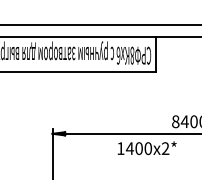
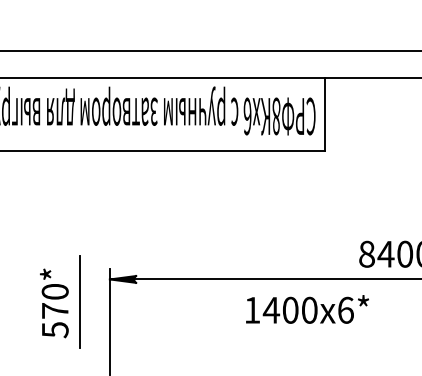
part: (28, 144) -> (59, 301), added
text: (165, 148) -> (345, 310), 1400x2* -> 1400x6*

